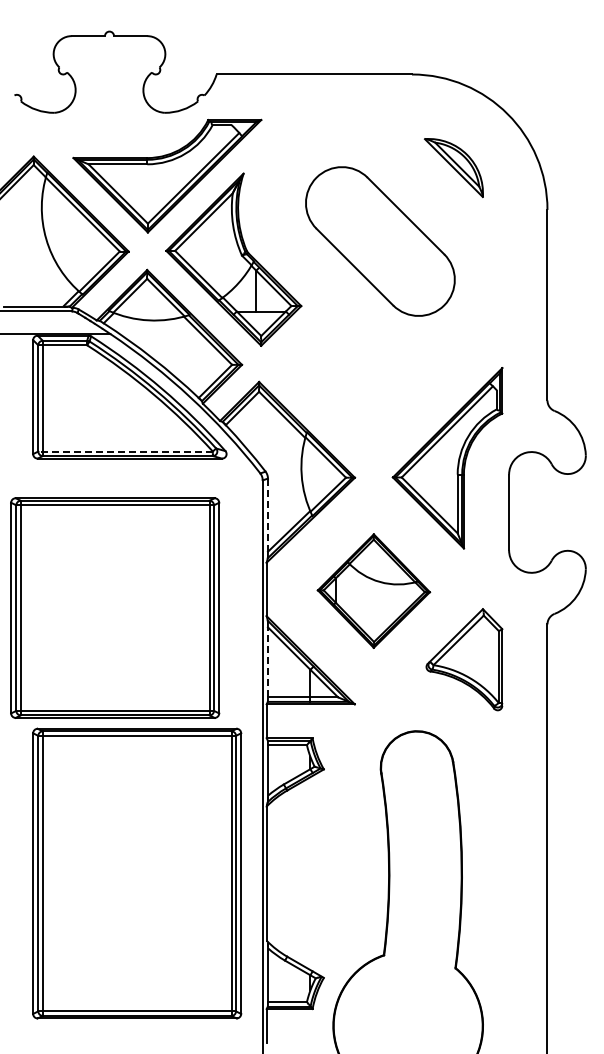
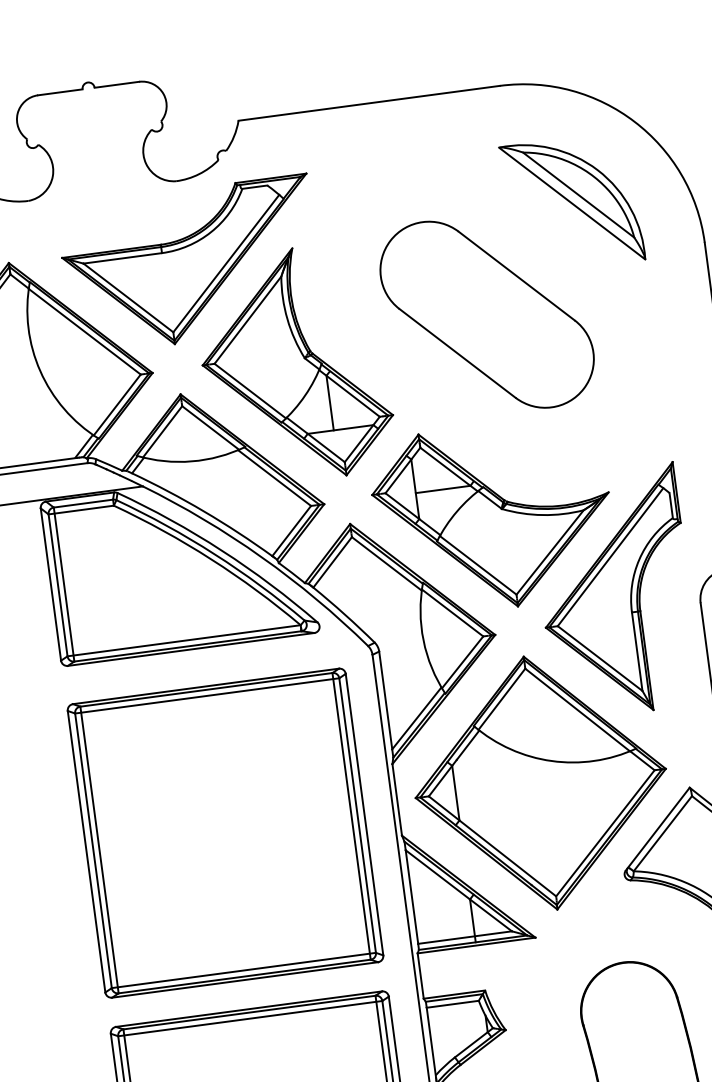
part: (453, 167) -> (571, 202), size x1.67
part: (365, 390) -> (493, 516), added
line: (125, 451) -> (184, 640), dashed -> solid
line: (267, 515) -> (385, 700), dashed -> solid
part: (373, 590) -> (540, 782), size x1.67
part: (115, 607) -> (225, 832), moved
line: (267, 661) -> (411, 896), dashed -> solid

